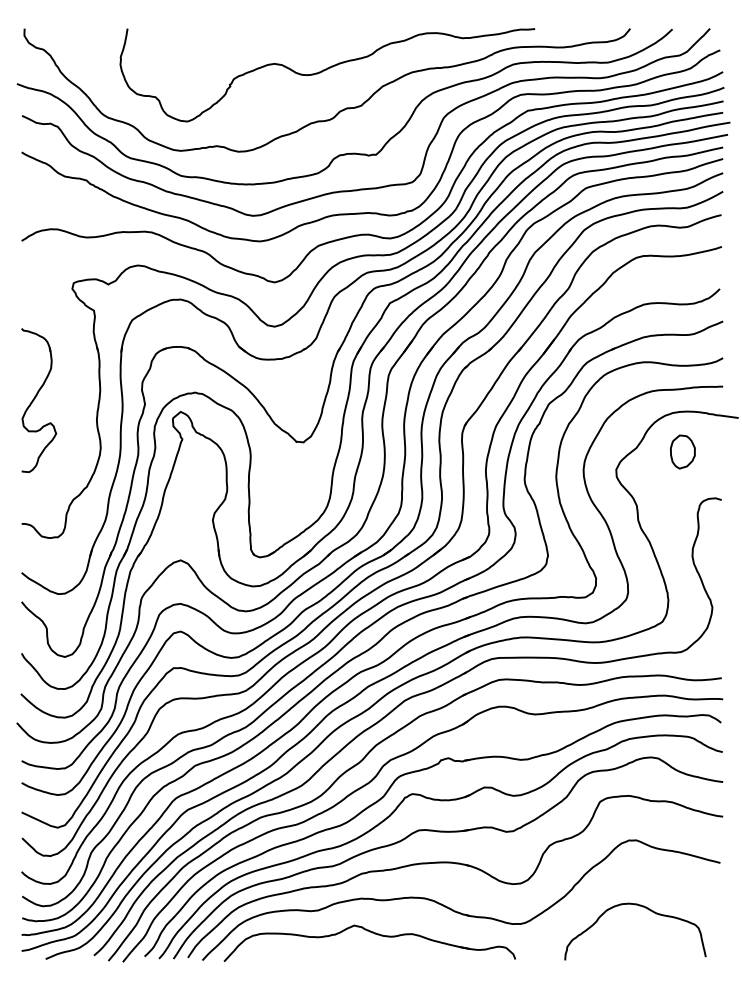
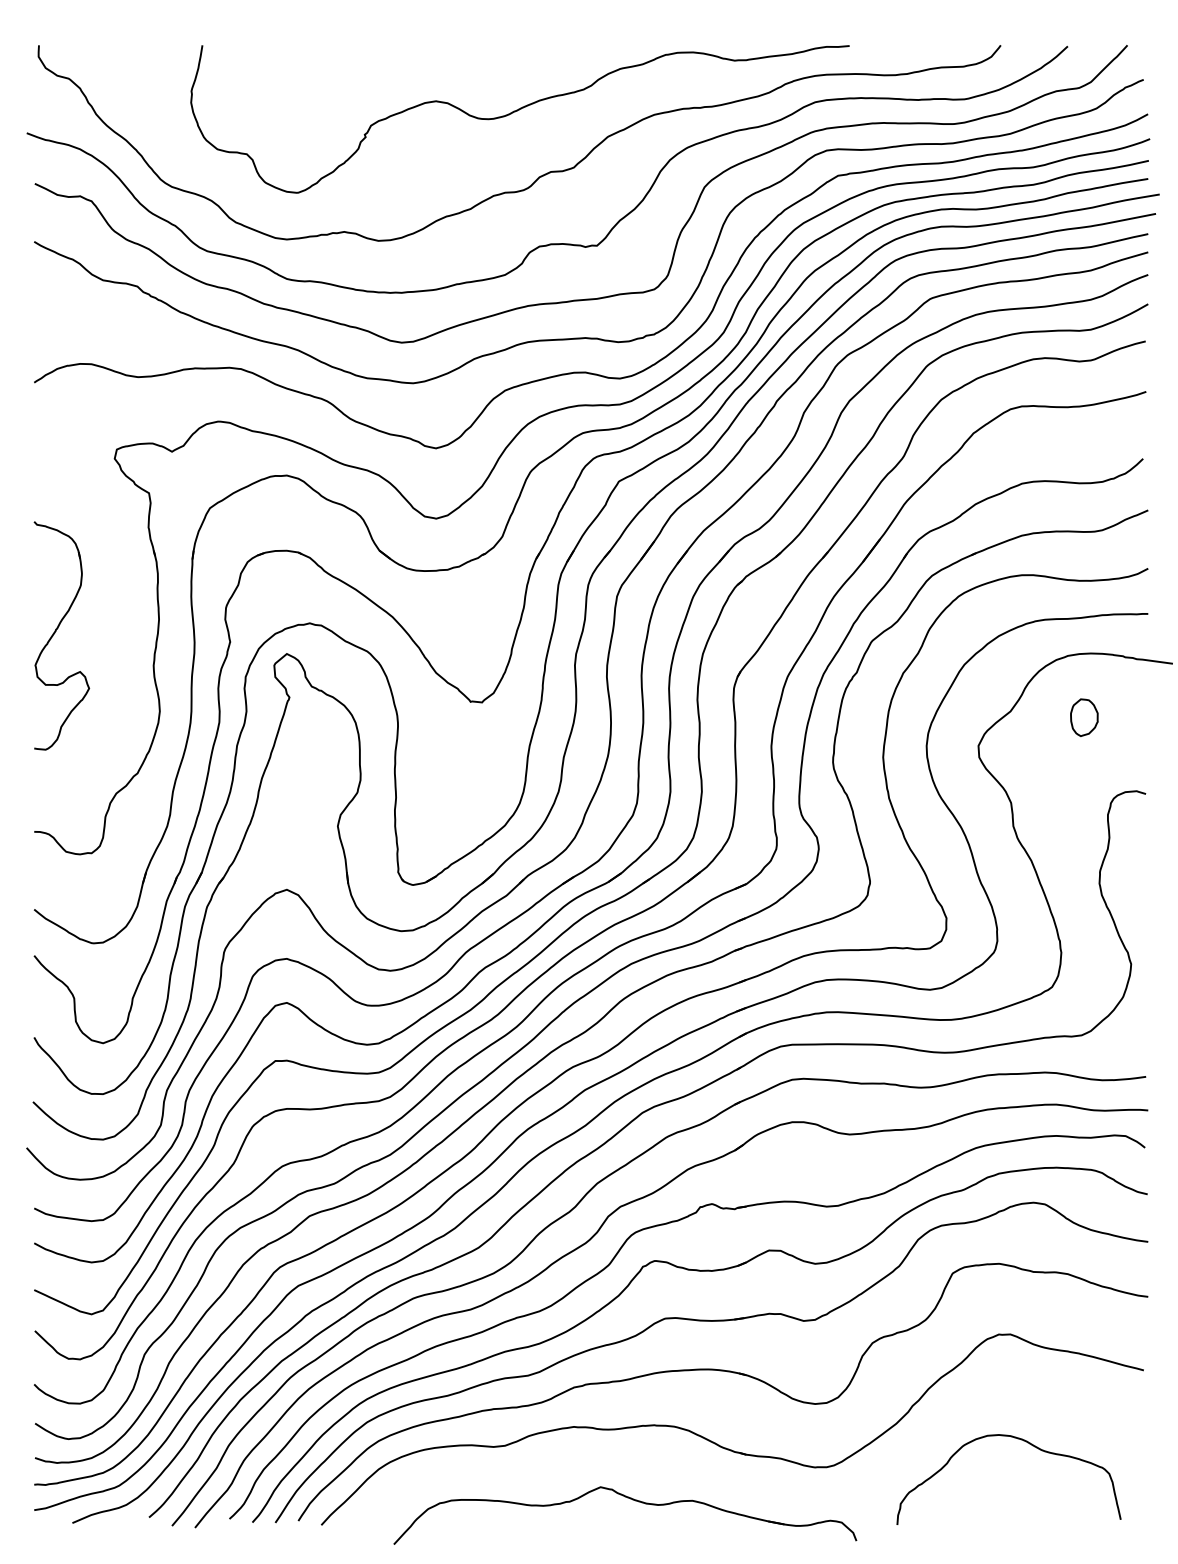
part: (682, 451) -> (1083, 716), size x0.7
part: (374, 934) -> (632, 1501), moved

